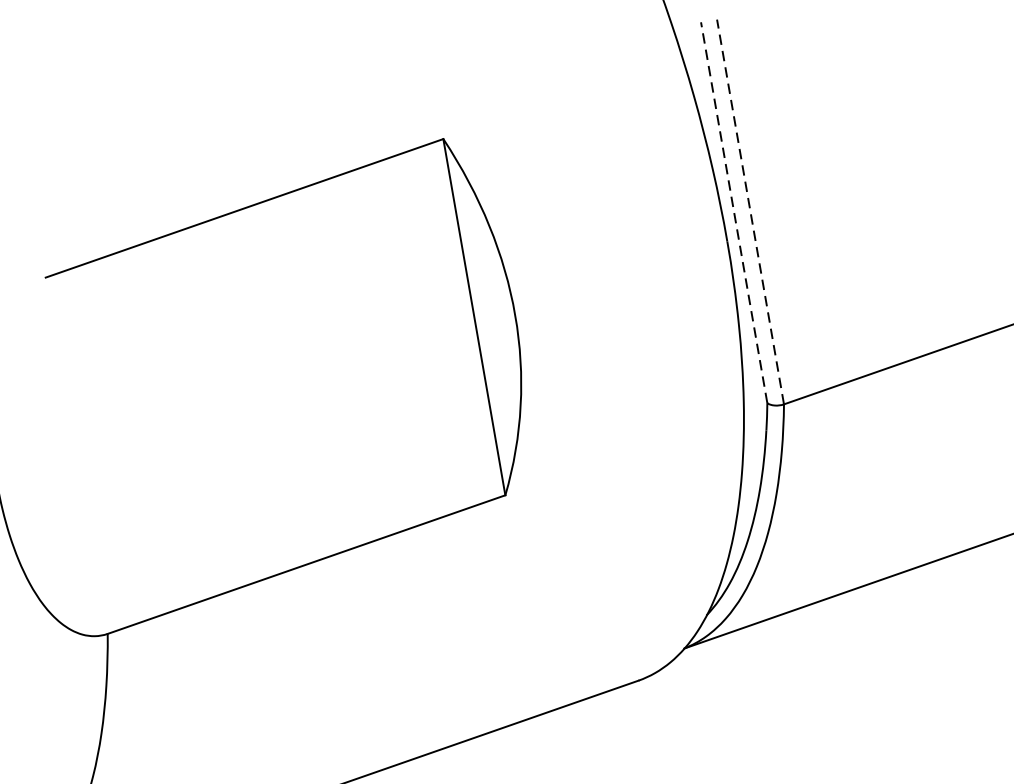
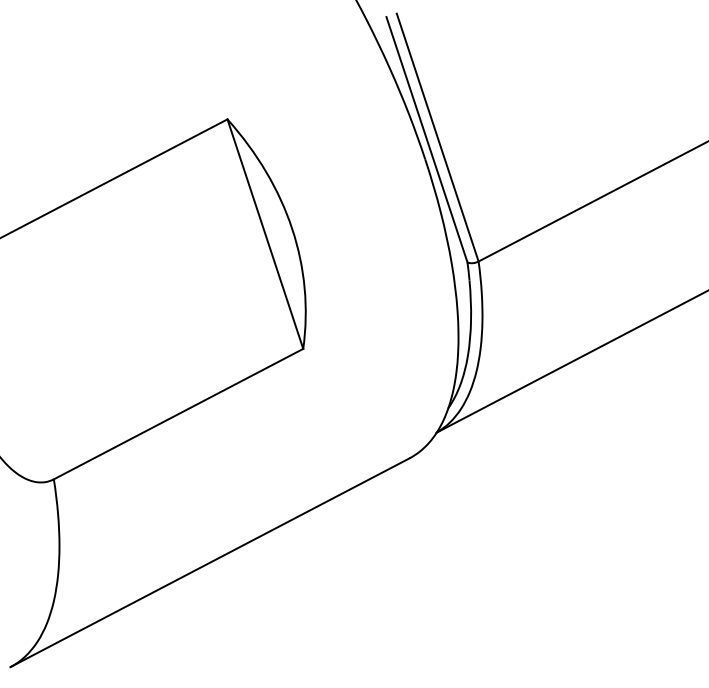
line: (750, 211) -> (437, 137), dashed -> solid
line: (733, 212) -> (426, 139), dashed -> solid

